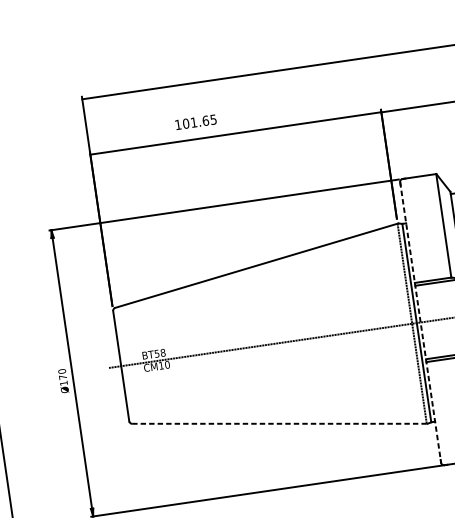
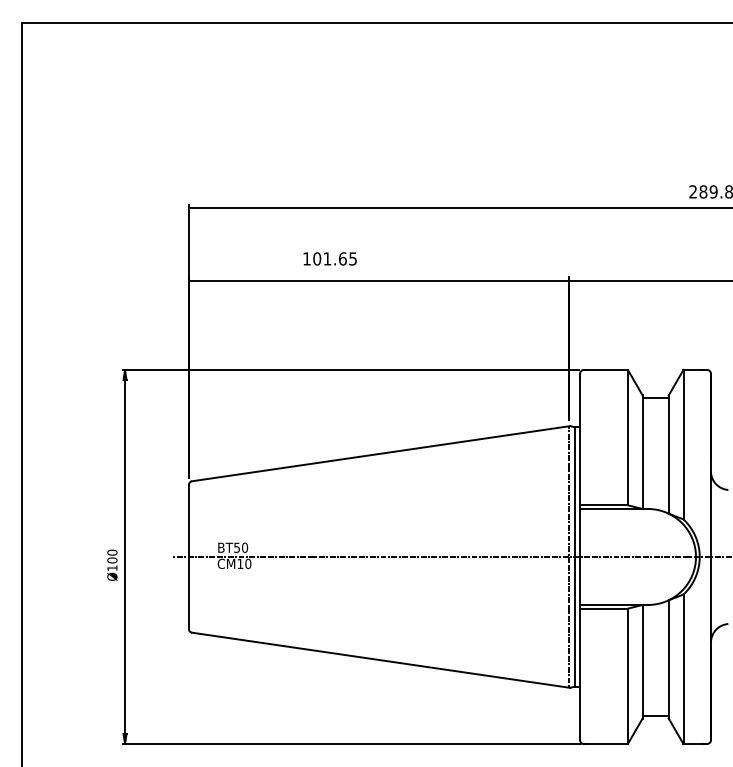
line: (421, 322) -> (580, 557), dashed -> solid
text: (163, 352) -> (245, 547), BT58 -> BT50
text: (63, 377) -> (112, 560), Ø170 -> Ø100
line: (280, 423) -> (381, 660), dashed -> solid

